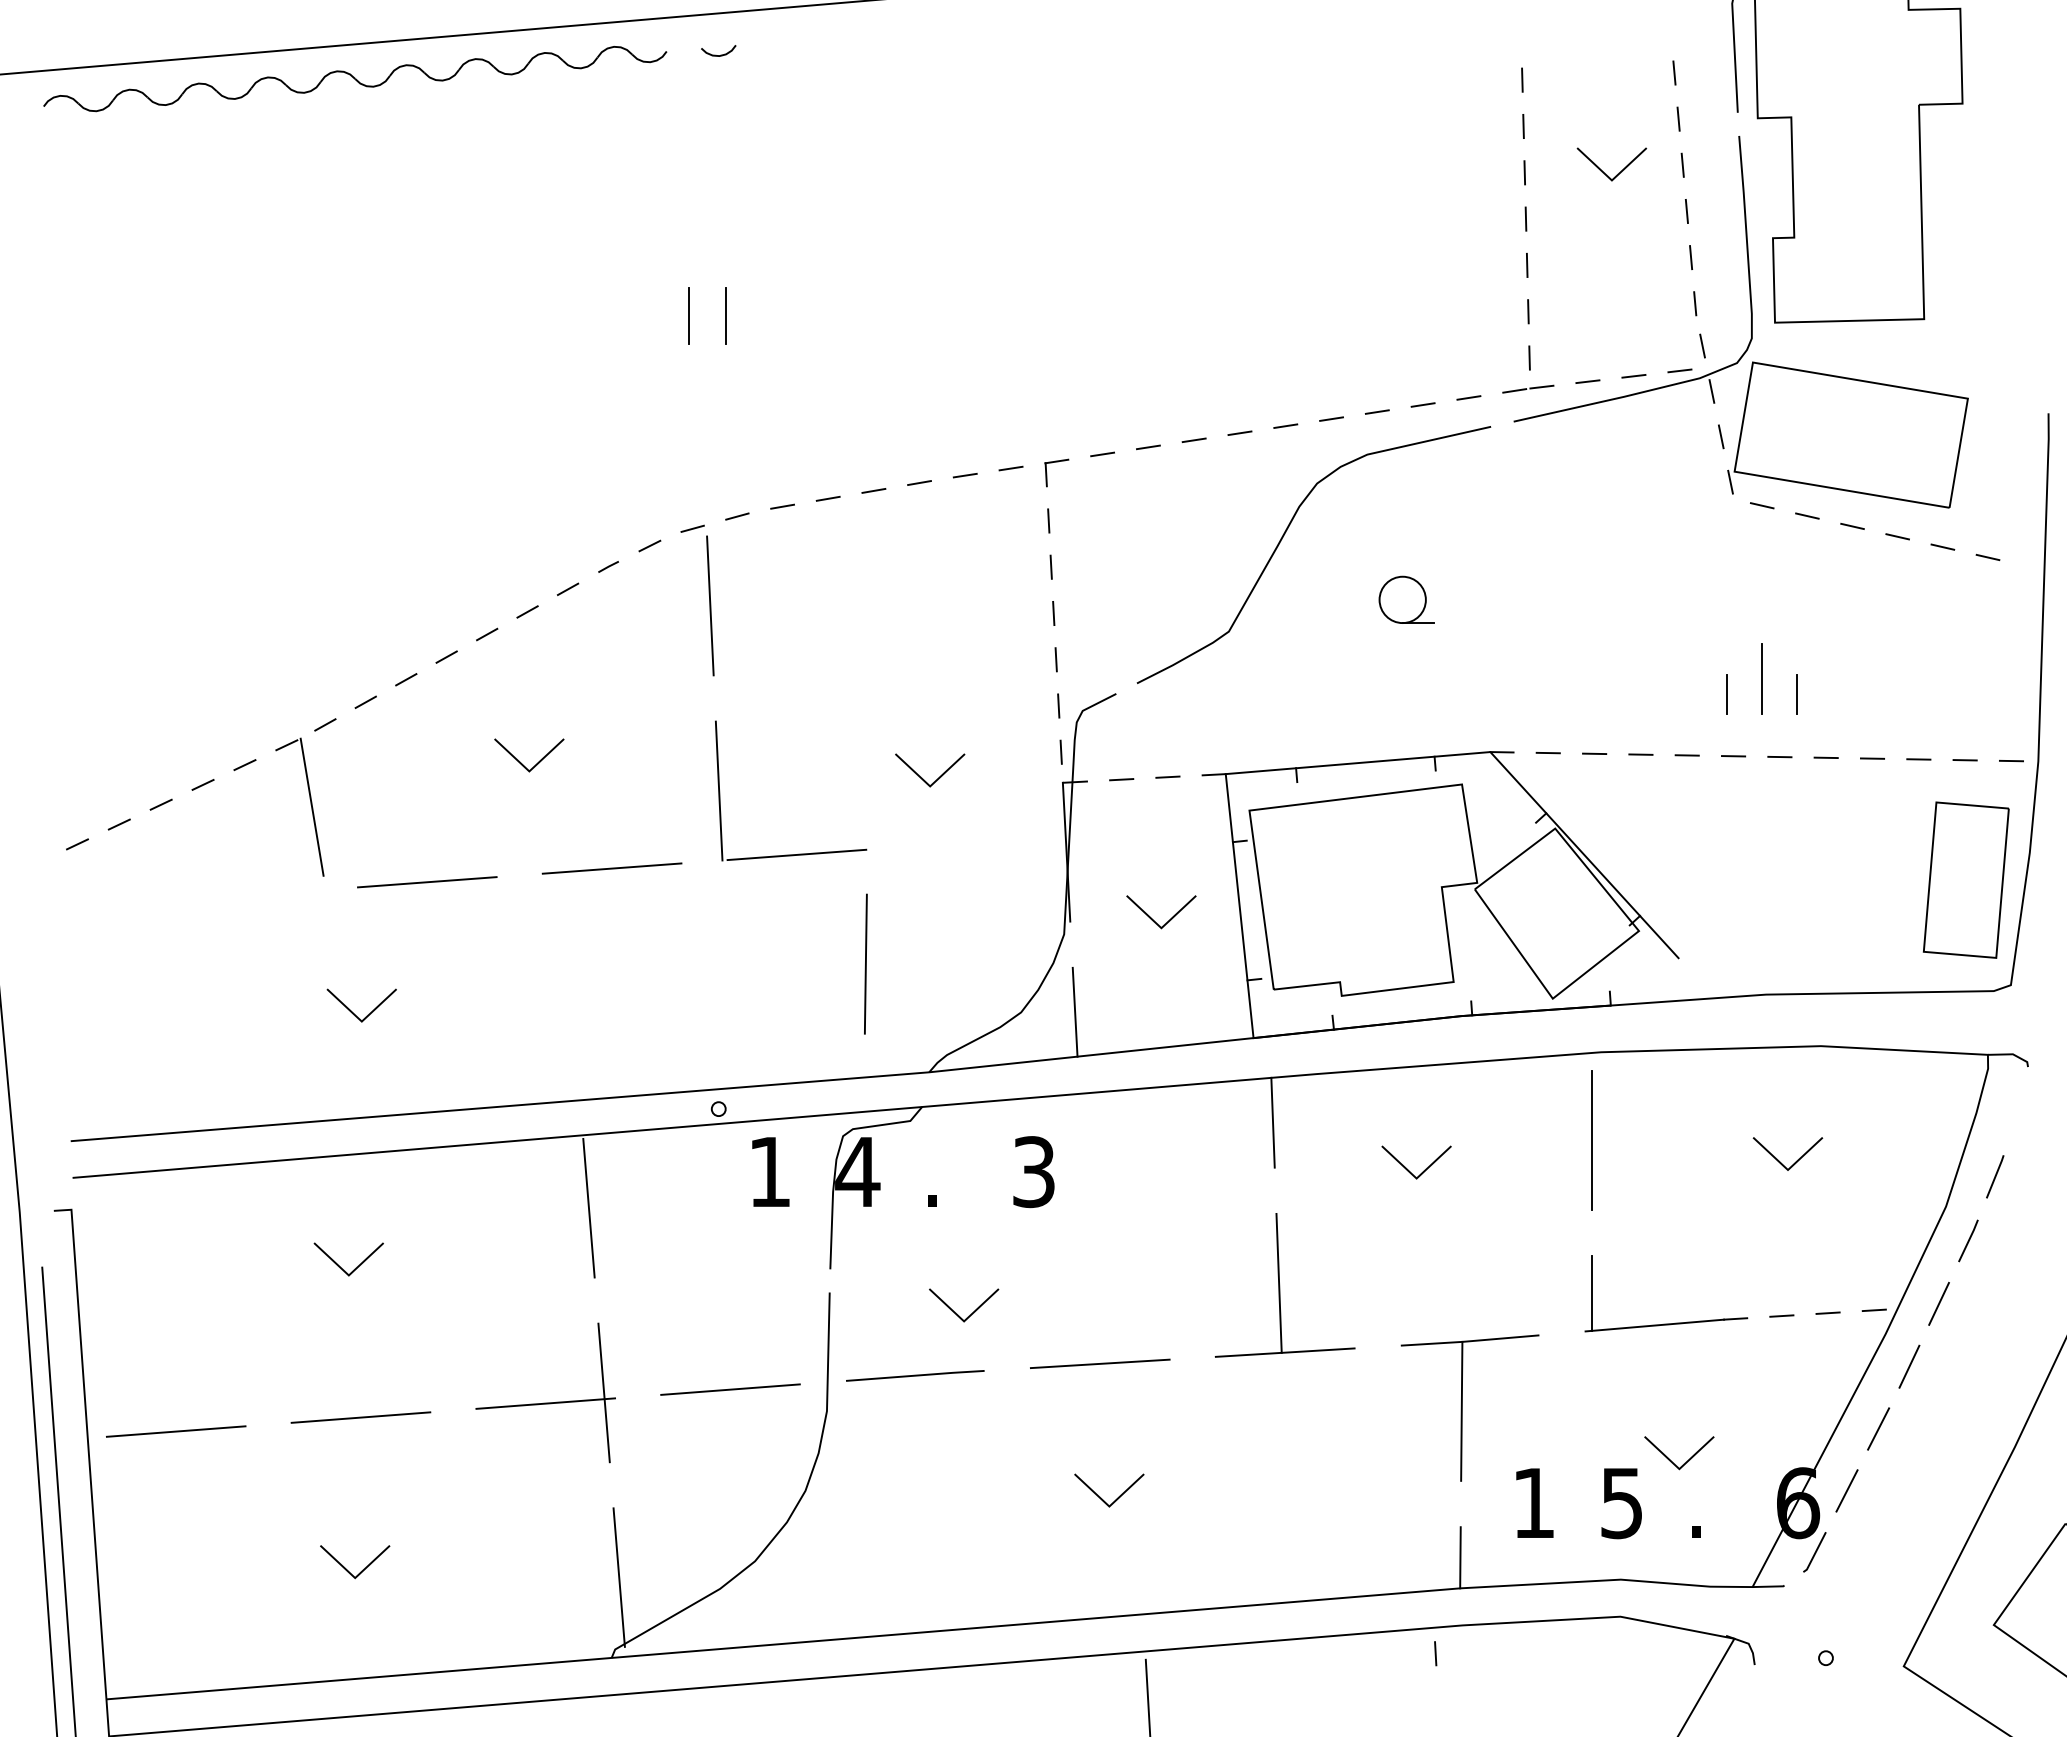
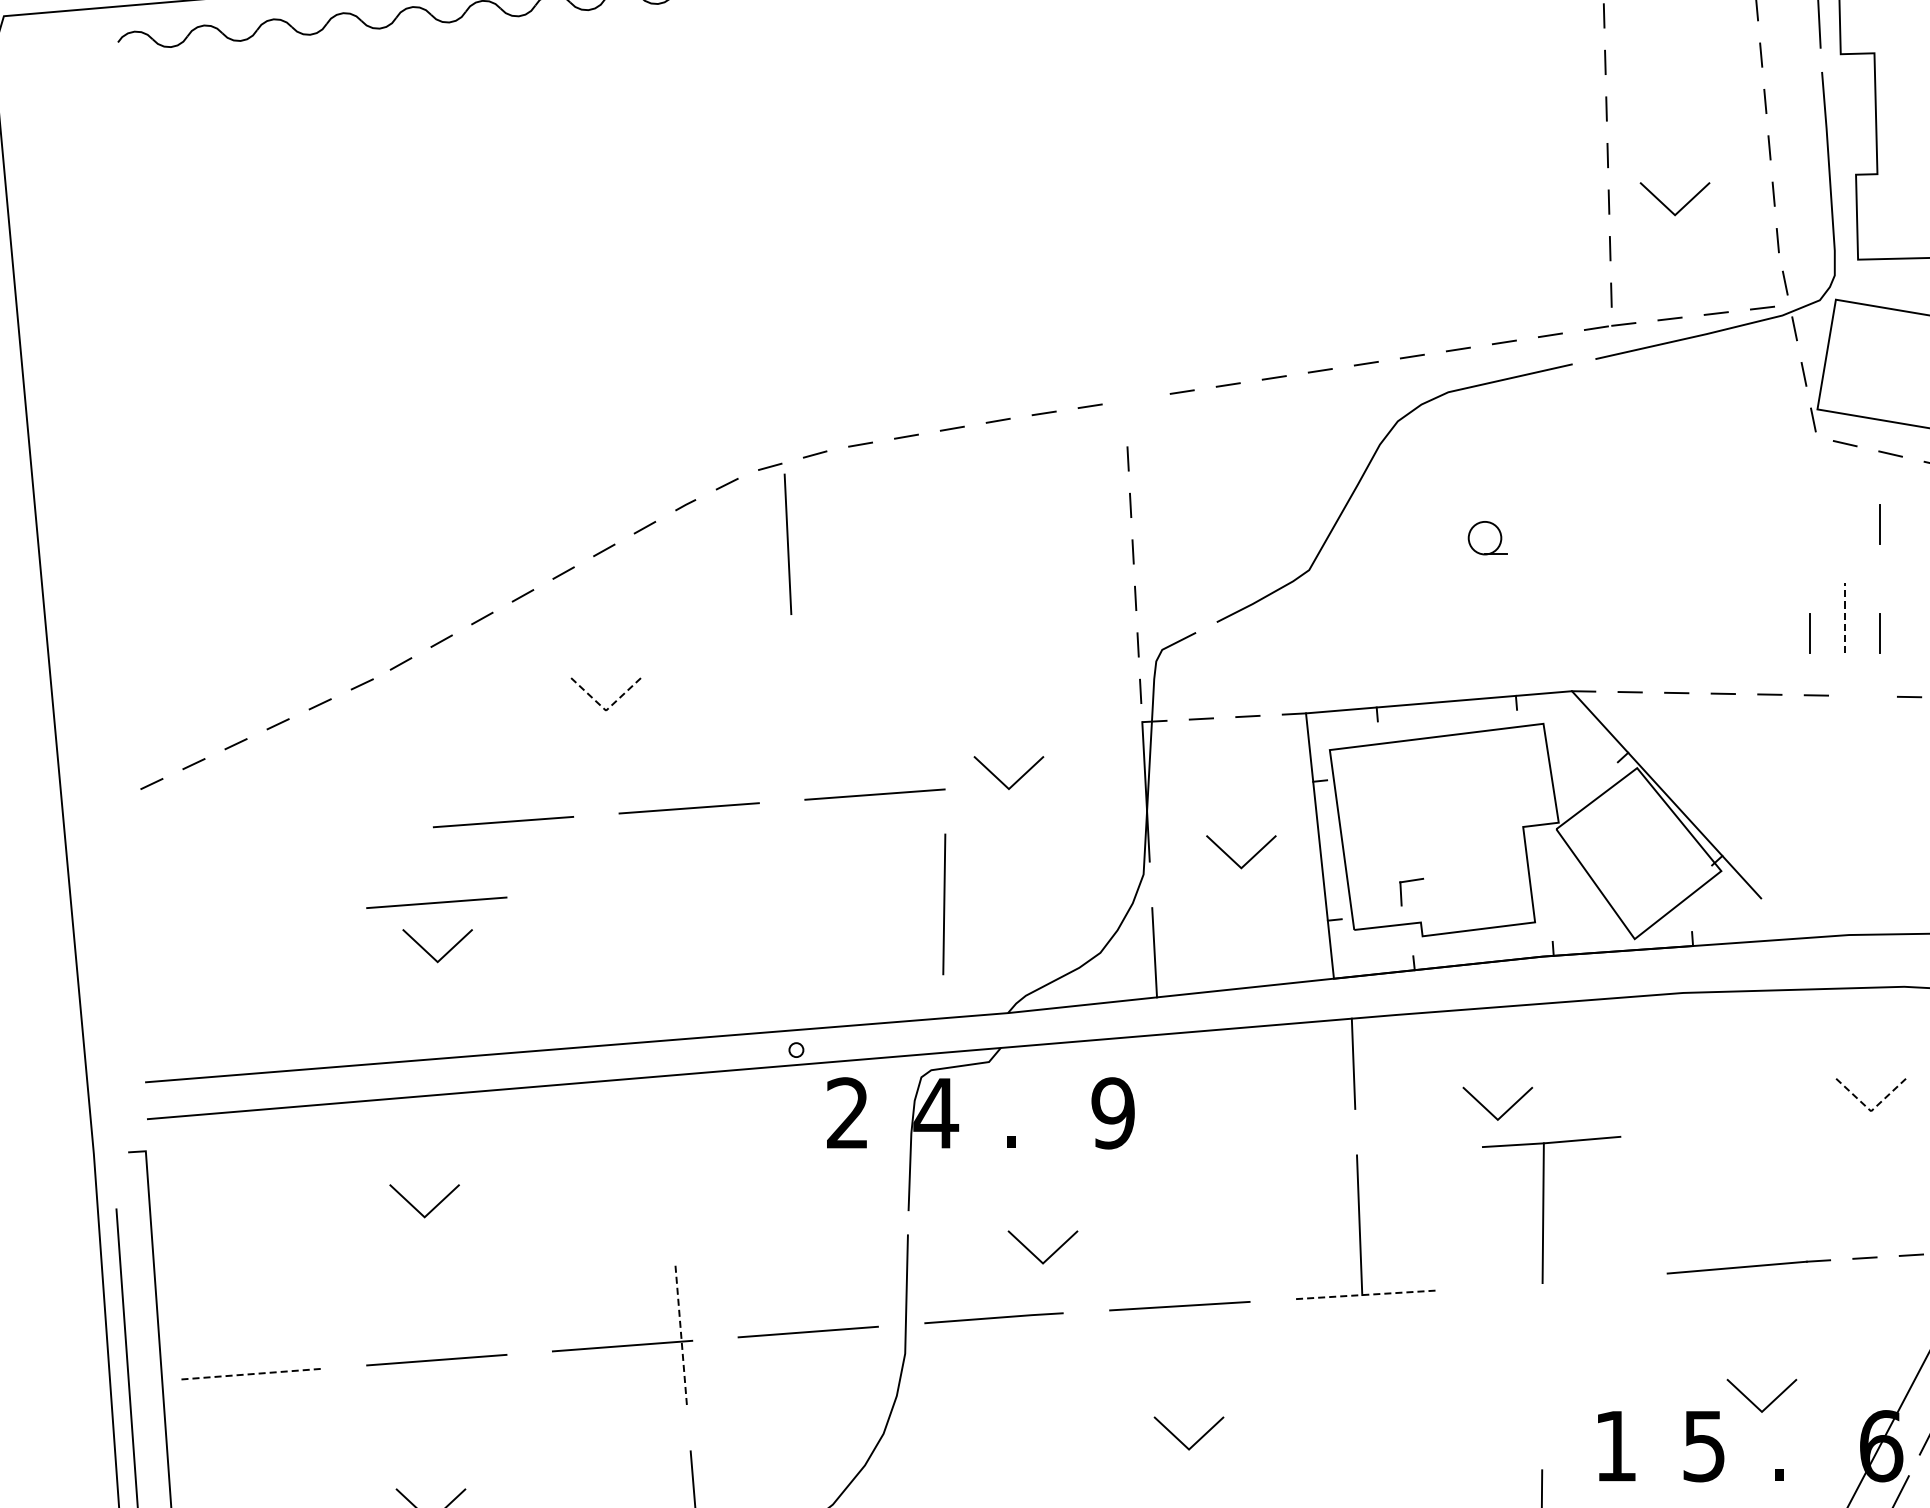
line: (1603, 171) -> (1666, 206), moved
line: (688, 316) -> (766, 253), removed
line: (725, 316) -> (803, 253), removed
part: (1047, 473) -> (1402, 892), moved
line: (1796, 586) -> (1879, 524), added
part: (1406, 599) -> (1487, 537), size x0.7
line: (1762, 679) -> (1845, 618), solid -> dashed
line: (1779, 757) -> (1862, 696), removed
line: (529, 771) -> (606, 710), solid -> dashed
line: (922, 777) -> (1001, 780), moved
line: (718, 790) -> (796, 729), removed
line: (311, 806) -> (387, 745), removed
line: (360, 962) -> (436, 902), added
line: (1591, 1139) -> (1673, 1080), removed
line: (1787, 1170) -> (1870, 1111), solid -> dashed
text: (769, 1171) -> (847, 1112), 1 -> 2
text: (1033, 1171) -> (1112, 1112), 3 -> 9
line: (588, 1207) -> (665, 1148), removed
line: (1591, 1293) -> (1673, 1235), removed
line: (1284, 1352) -> (1365, 1294), solid -> dashed
line: (604, 1393) -> (681, 1335), solid -> dashed
part: (1462, 1407) -> (1543, 1209), moved
line: (175, 1431) -> (250, 1374), solid -> dashed

